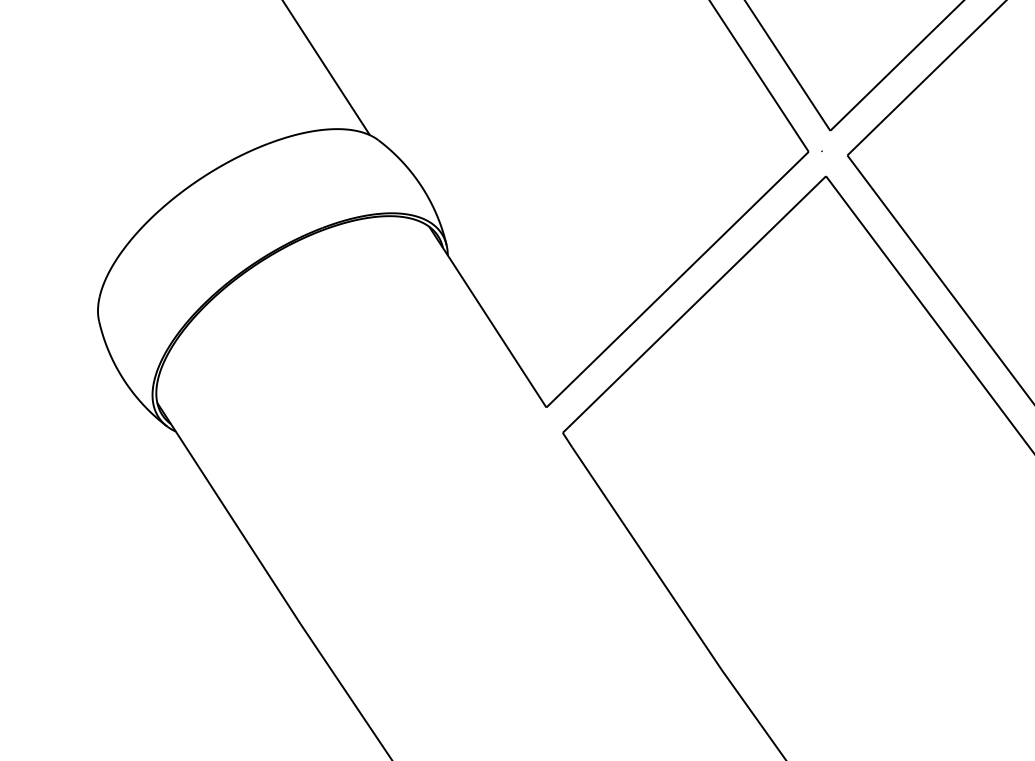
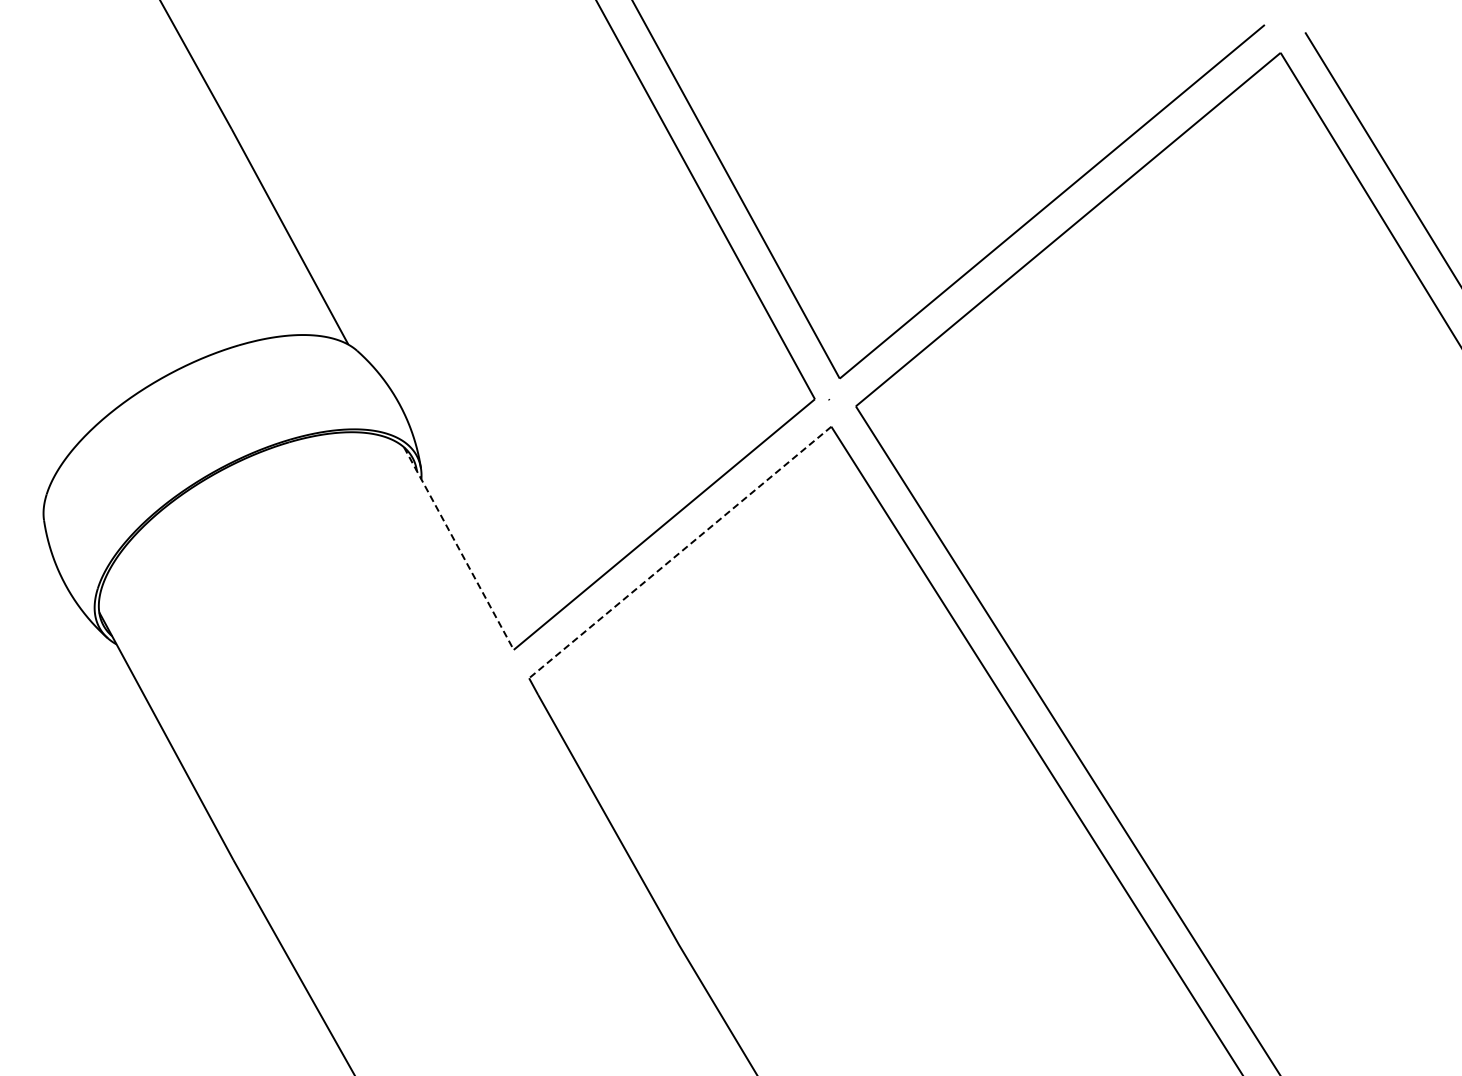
line: (694, 304) -> (680, 552), solid -> dashed
line: (488, 317) -> (459, 549), solid -> dashed

